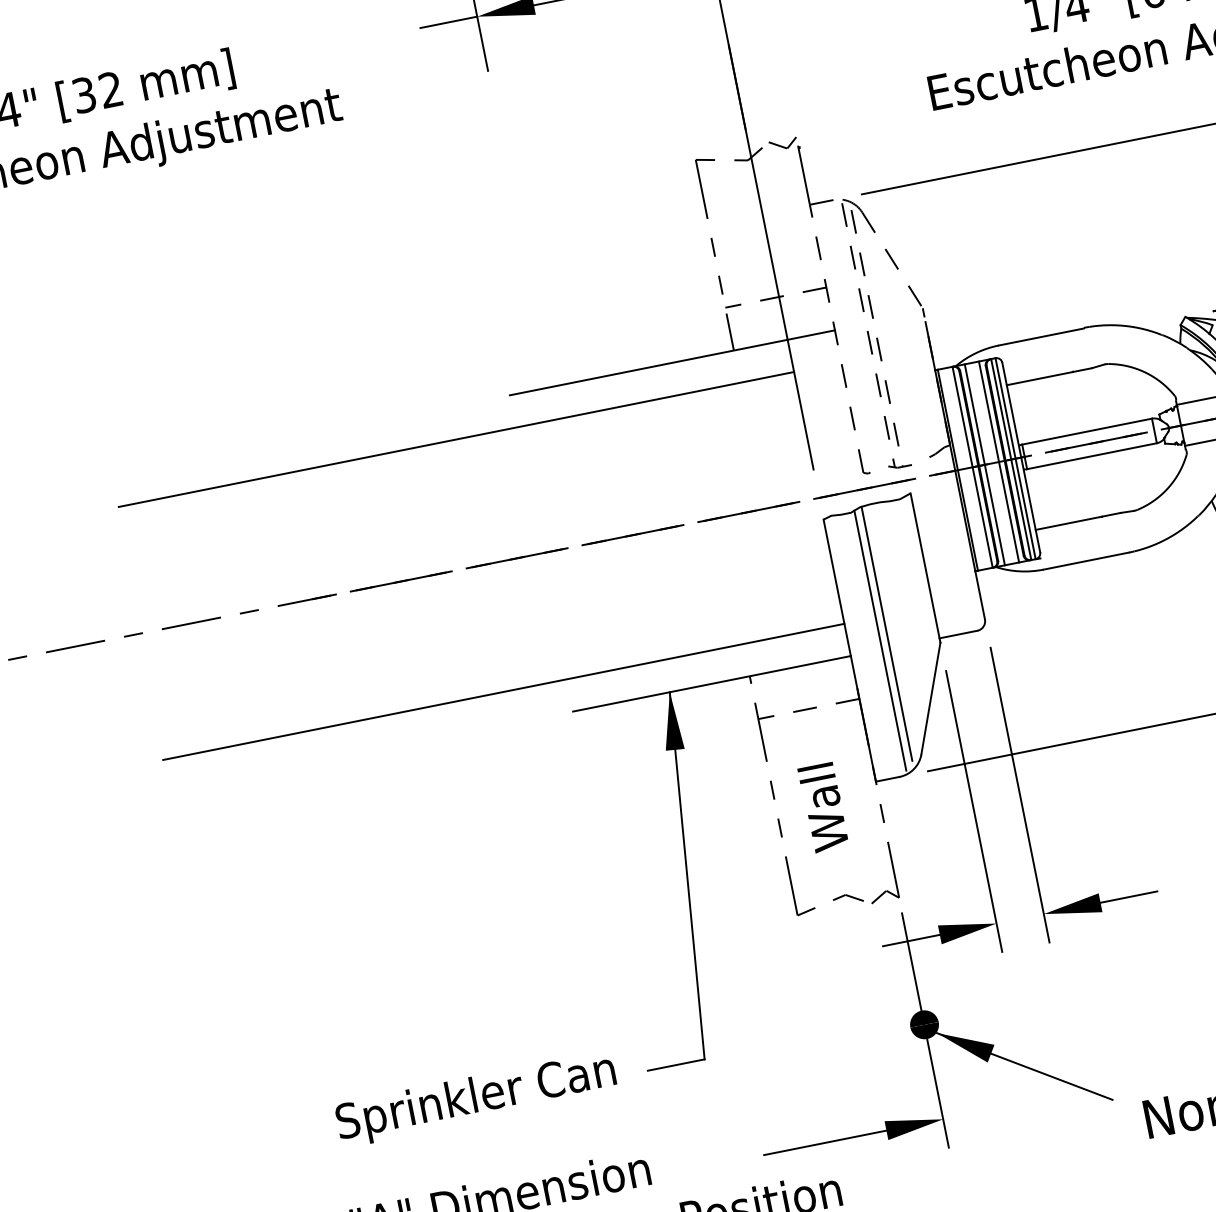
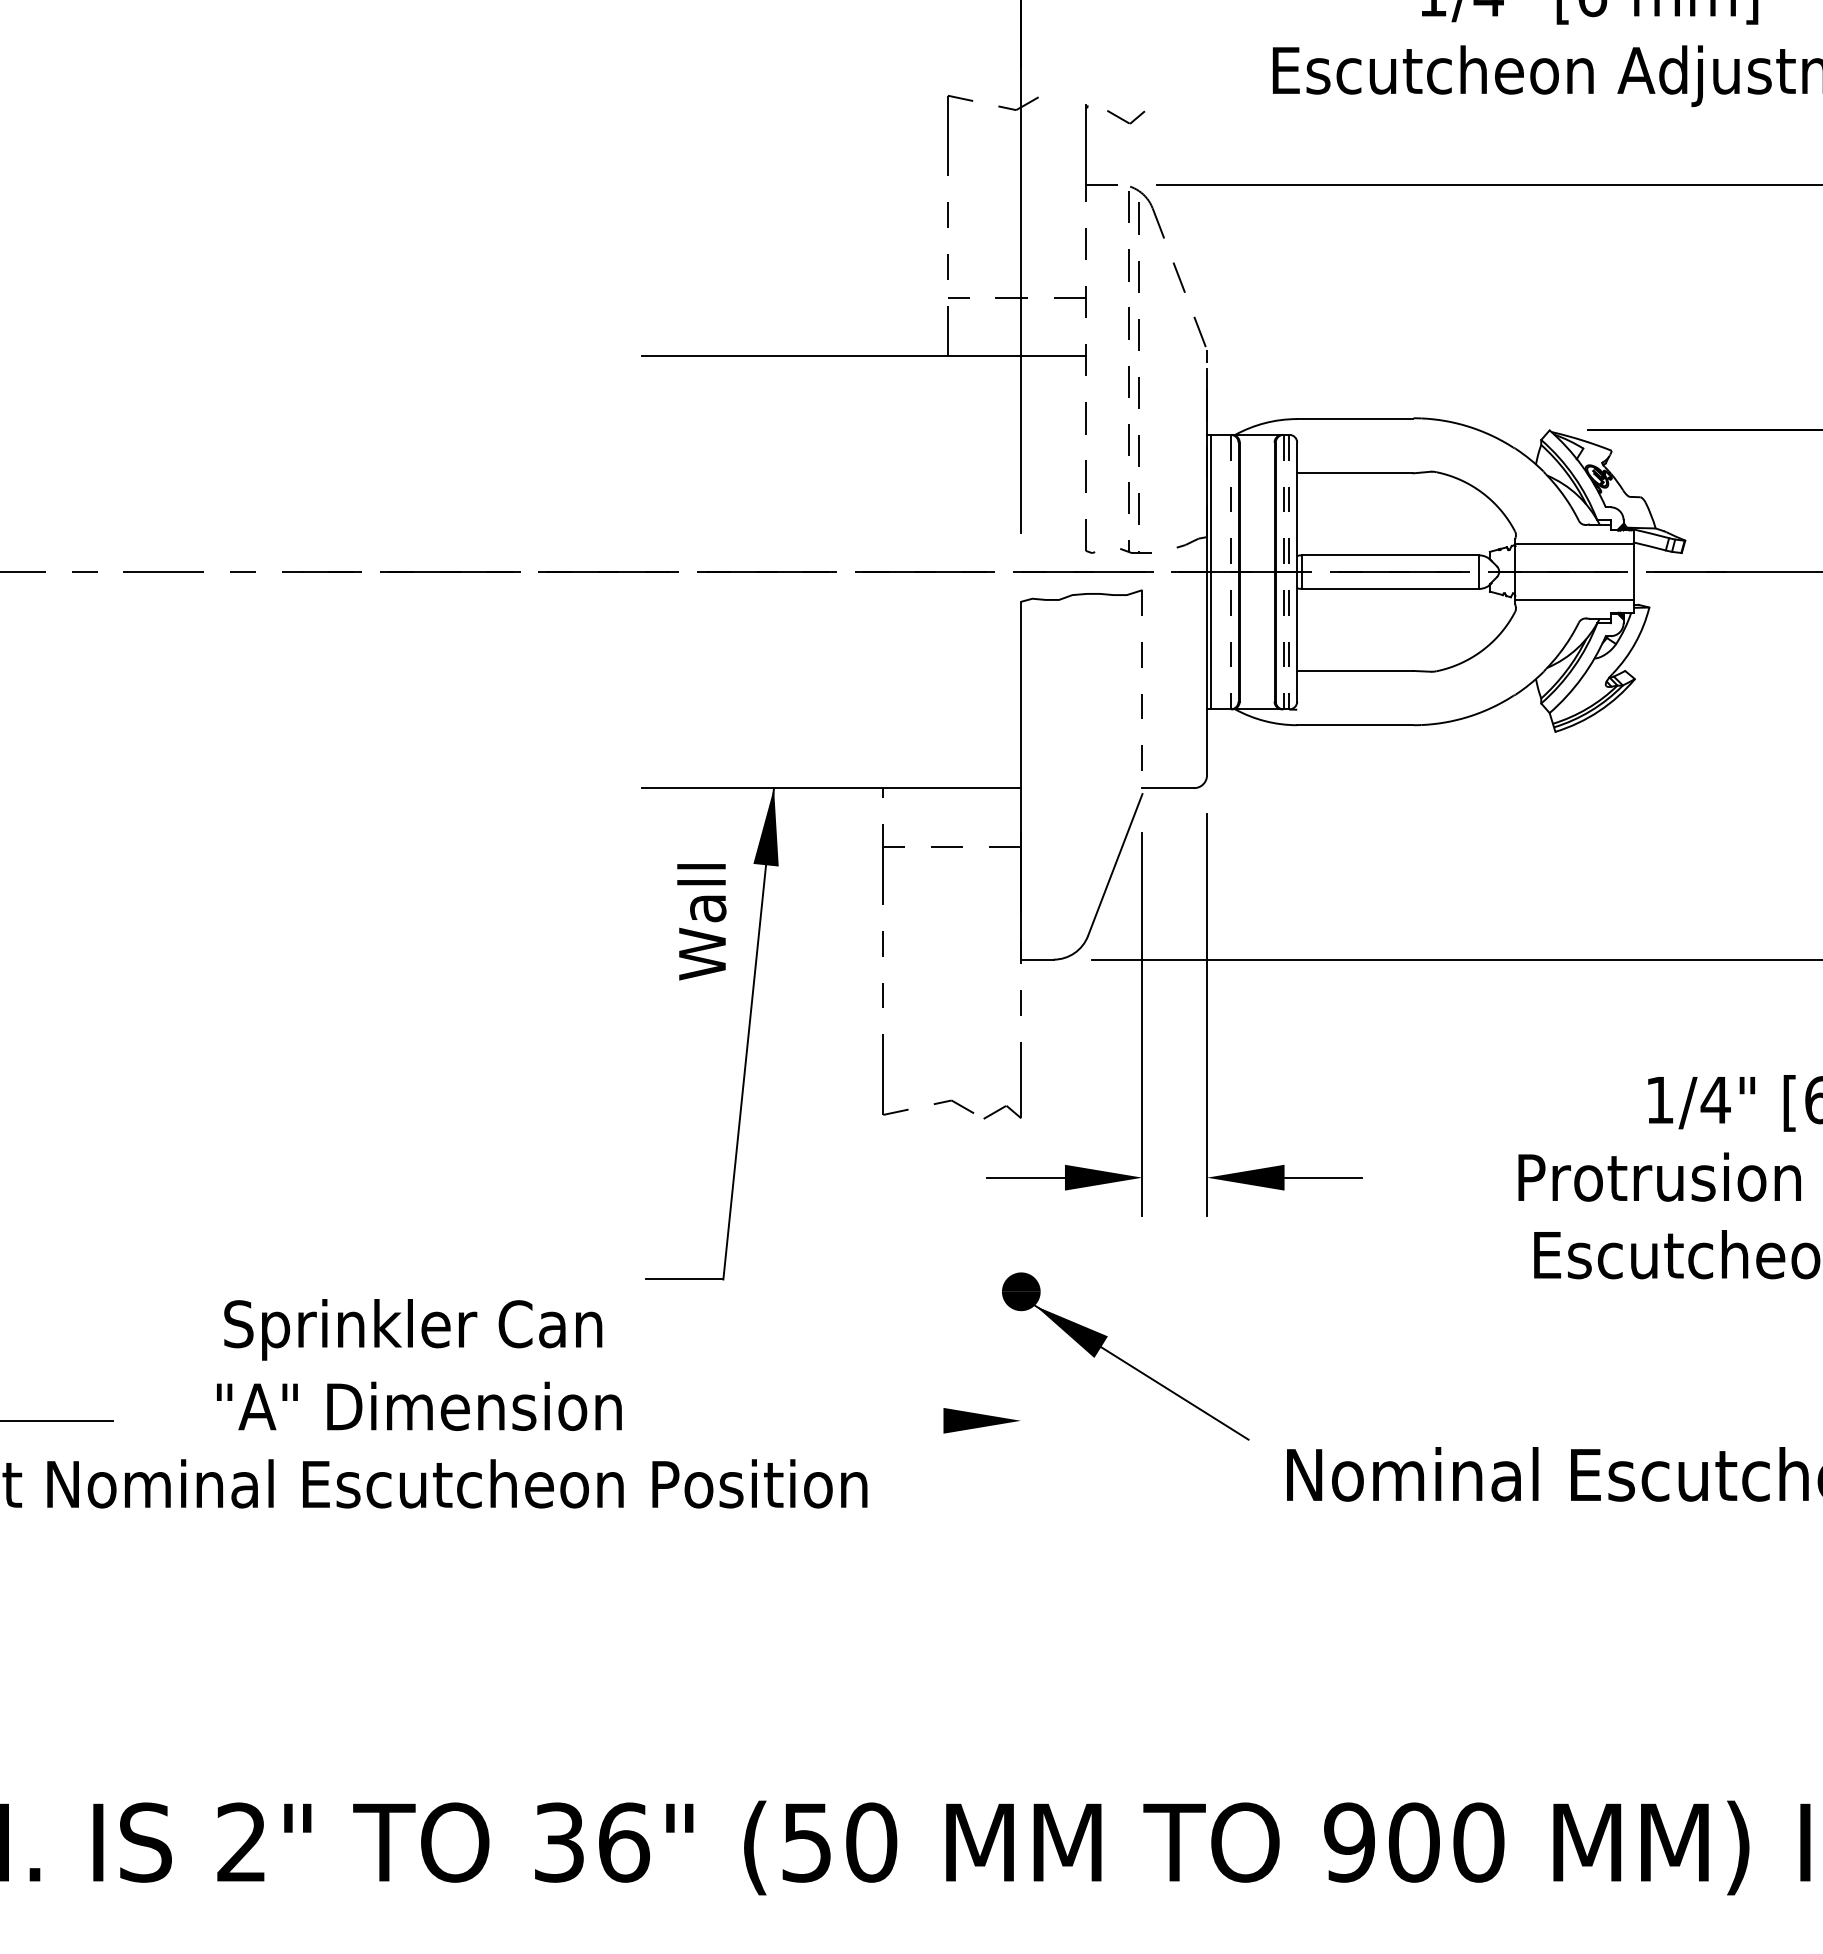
part: (783, 144) -> (1126, 117), moved
line: (456, 439) -> (559, 400), removed
line: (1015, 458) -> (1289, 572), solid -> dashed
line: (1011, 459) -> (1283, 572), solid -> dashed
line: (998, 461) -> (1266, 571), removed
line: (984, 464) -> (1247, 571), removed
line: (972, 467) -> (1230, 572), solid -> dashed
line: (925, 568) -> (1142, 692), solid -> dashed
line: (886, 633) -> (1074, 767), removed
line: (880, 640) -> (1064, 775), removed
line: (503, 692) -> (555, 744), removed
text: (823, 807) -> (701, 922), moved
line: (925, 1030) -> (1021, 1299), removed
text: (476, 1098) -> (413, 1329), moved
line: (824, 1142) -> (859, 1420), removed

